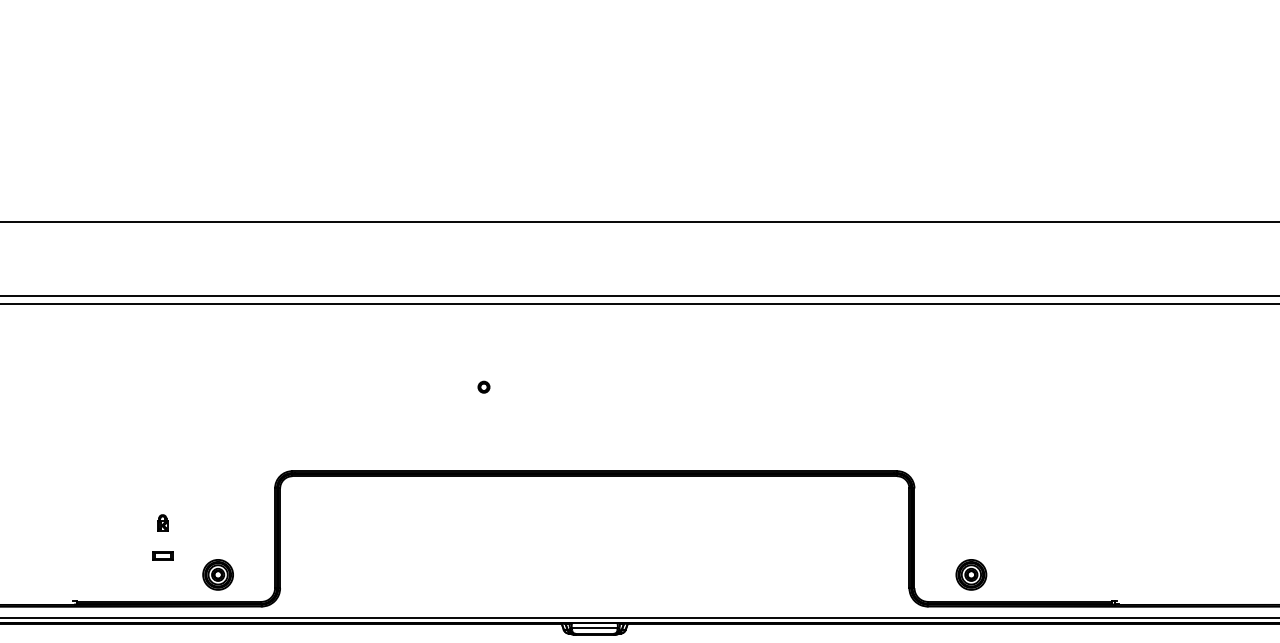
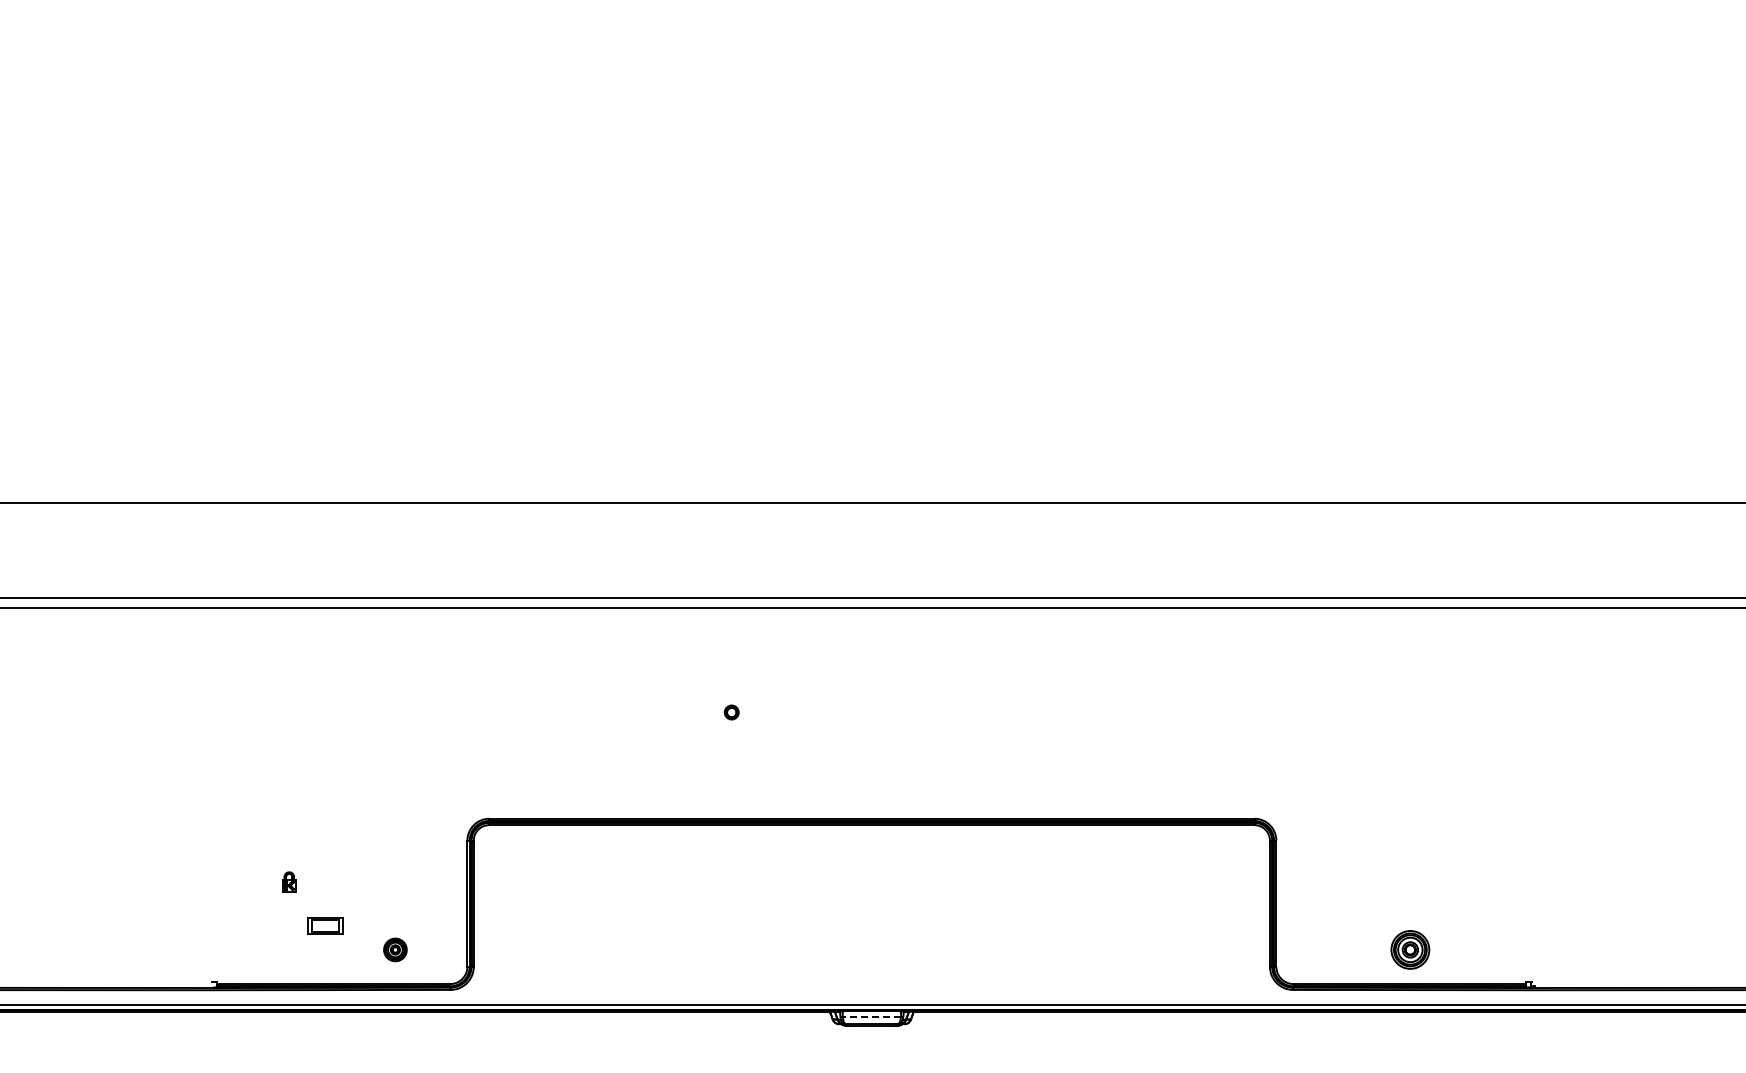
part: (162, 522) -> (289, 881), moved
part: (162, 556) -> (325, 926), size x1.4
part: (218, 574) -> (395, 949), size x0.6
part: (971, 574) -> (1410, 949), moved
line: (594, 628) -> (871, 1017), solid -> dashed

